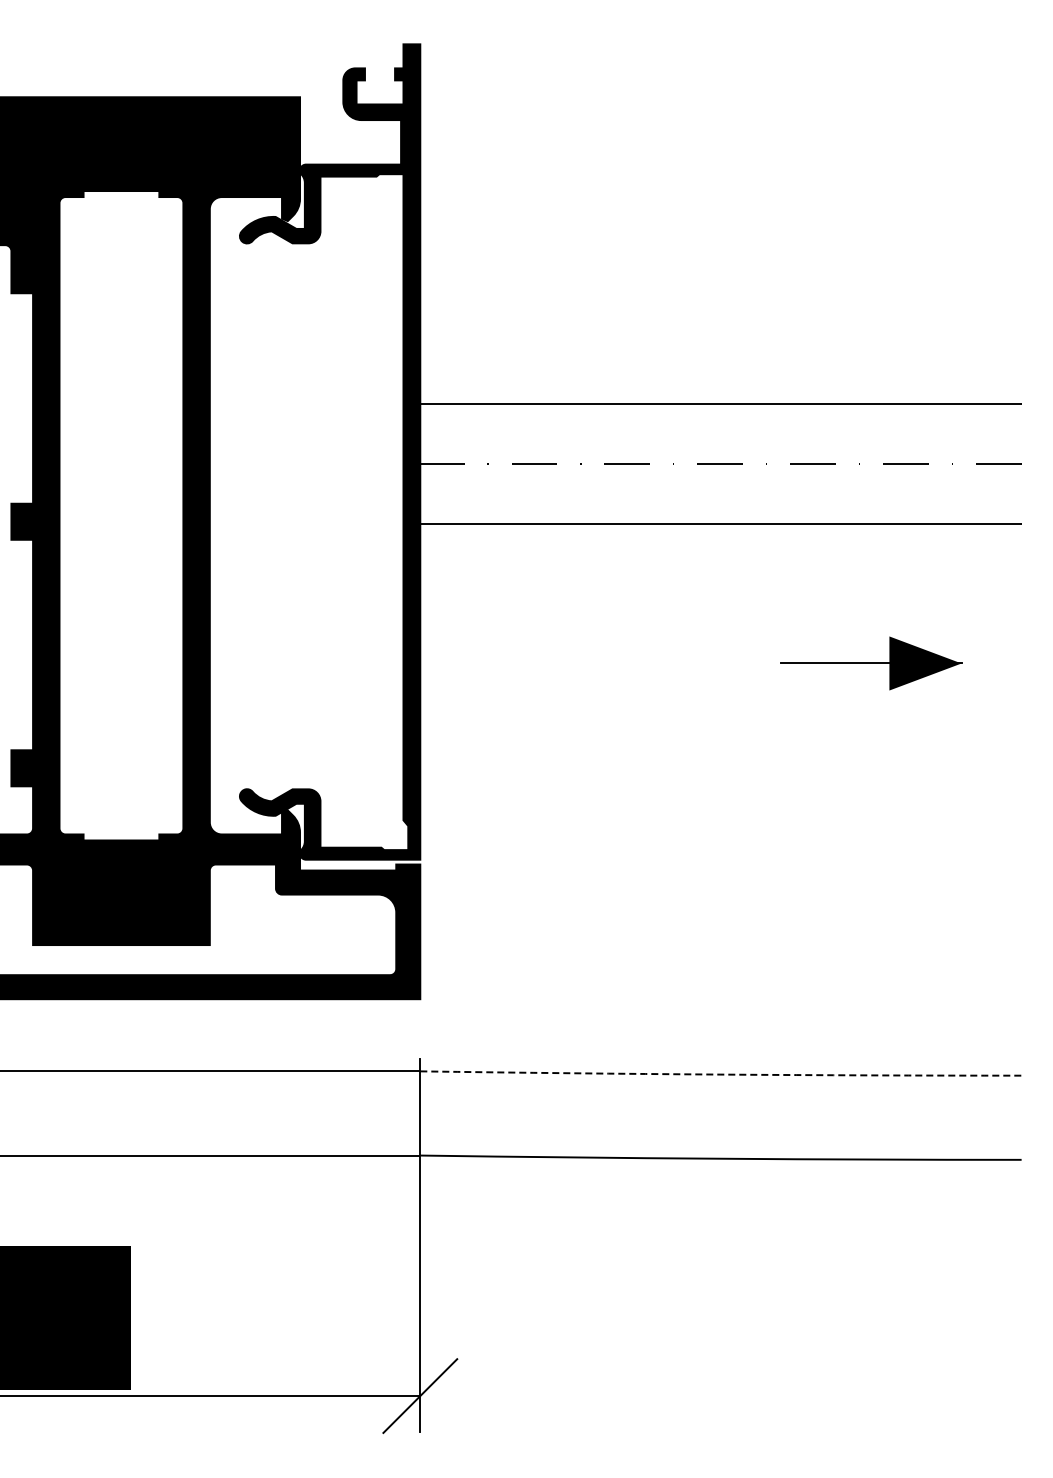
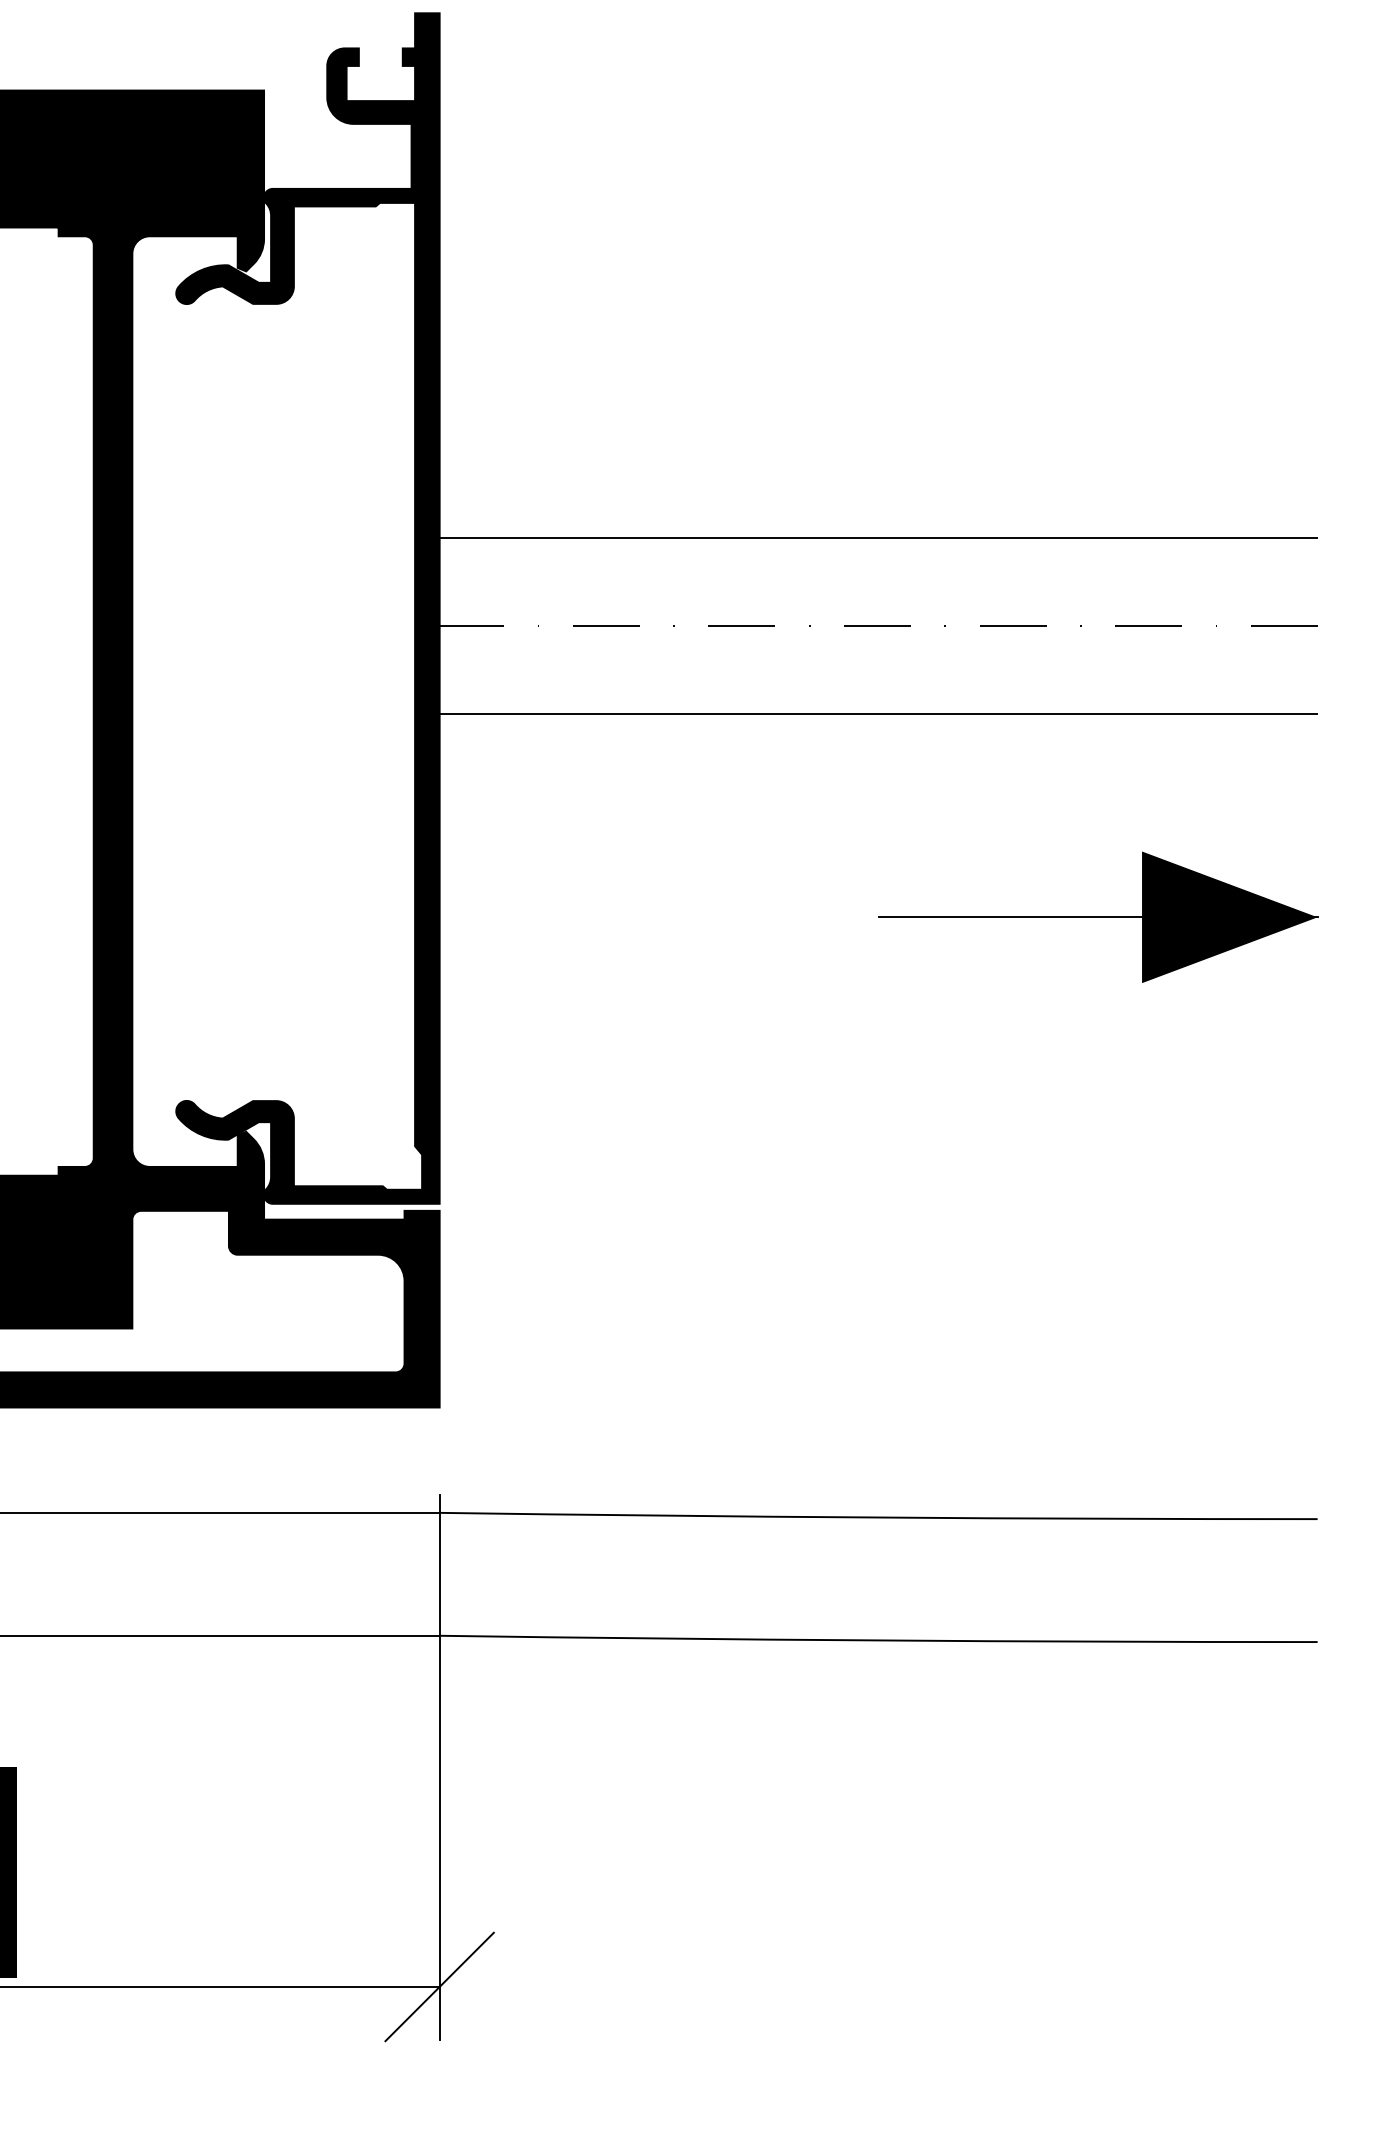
part: (871, 663) -> (1098, 917), size x1.67
arc: (720, 1074) -> (877, 1517), dashed -> solid

